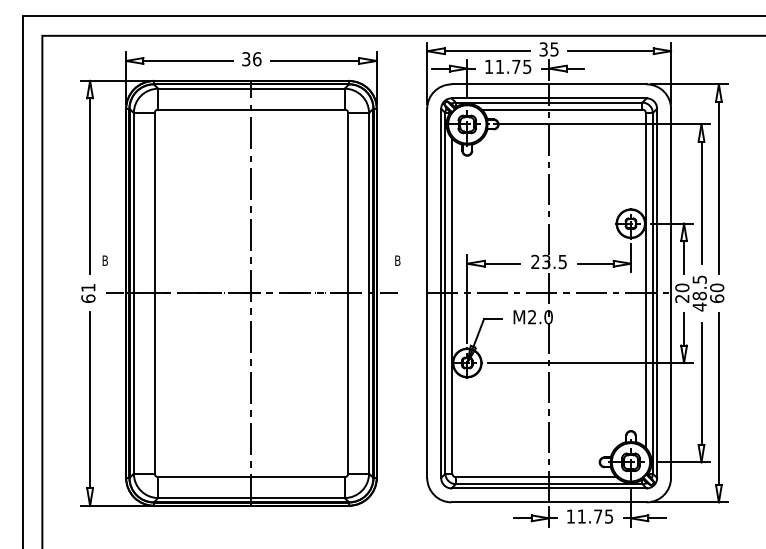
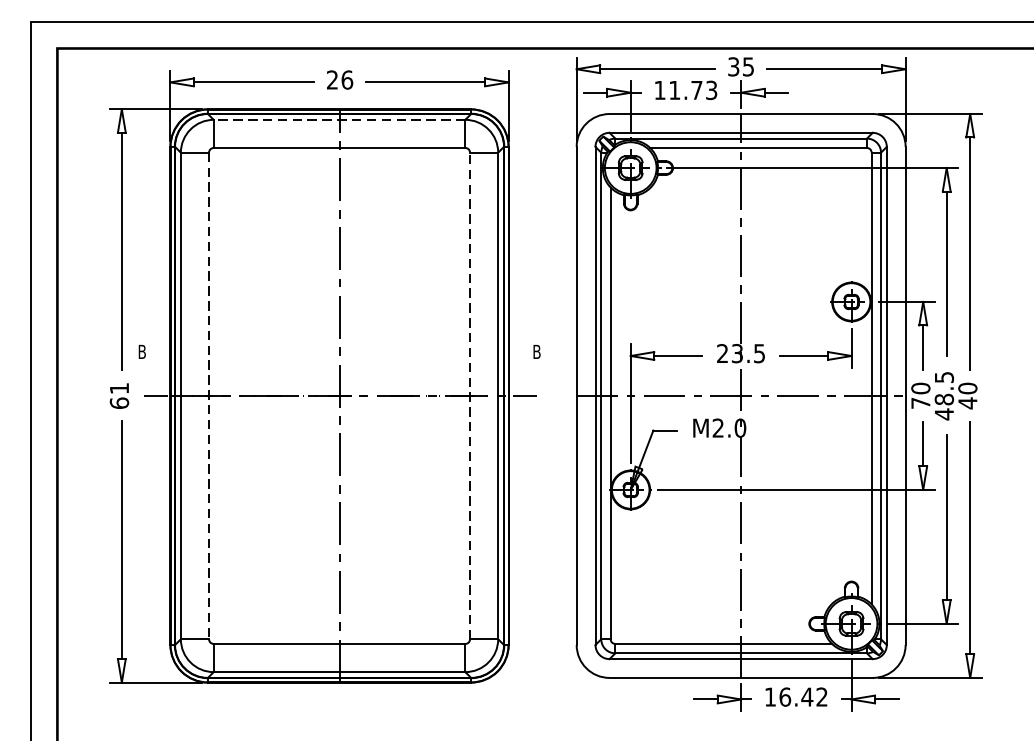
text: (246, 59) -> (332, 80), 36 -> 26
text: (527, 66) -> (711, 89), 11.75 -> 11.73
line: (250, 88) -> (338, 119), solid -> dashed
line: (348, 292) -> (470, 394), solid -> dashed
line: (154, 293) -> (208, 396), solid -> dashed
text: (682, 298) -> (921, 402), 20 -> 70
text: (717, 298) -> (968, 402), 60 -> 40
text: (595, 516) -> (803, 697), 11.75 -> 16.42

